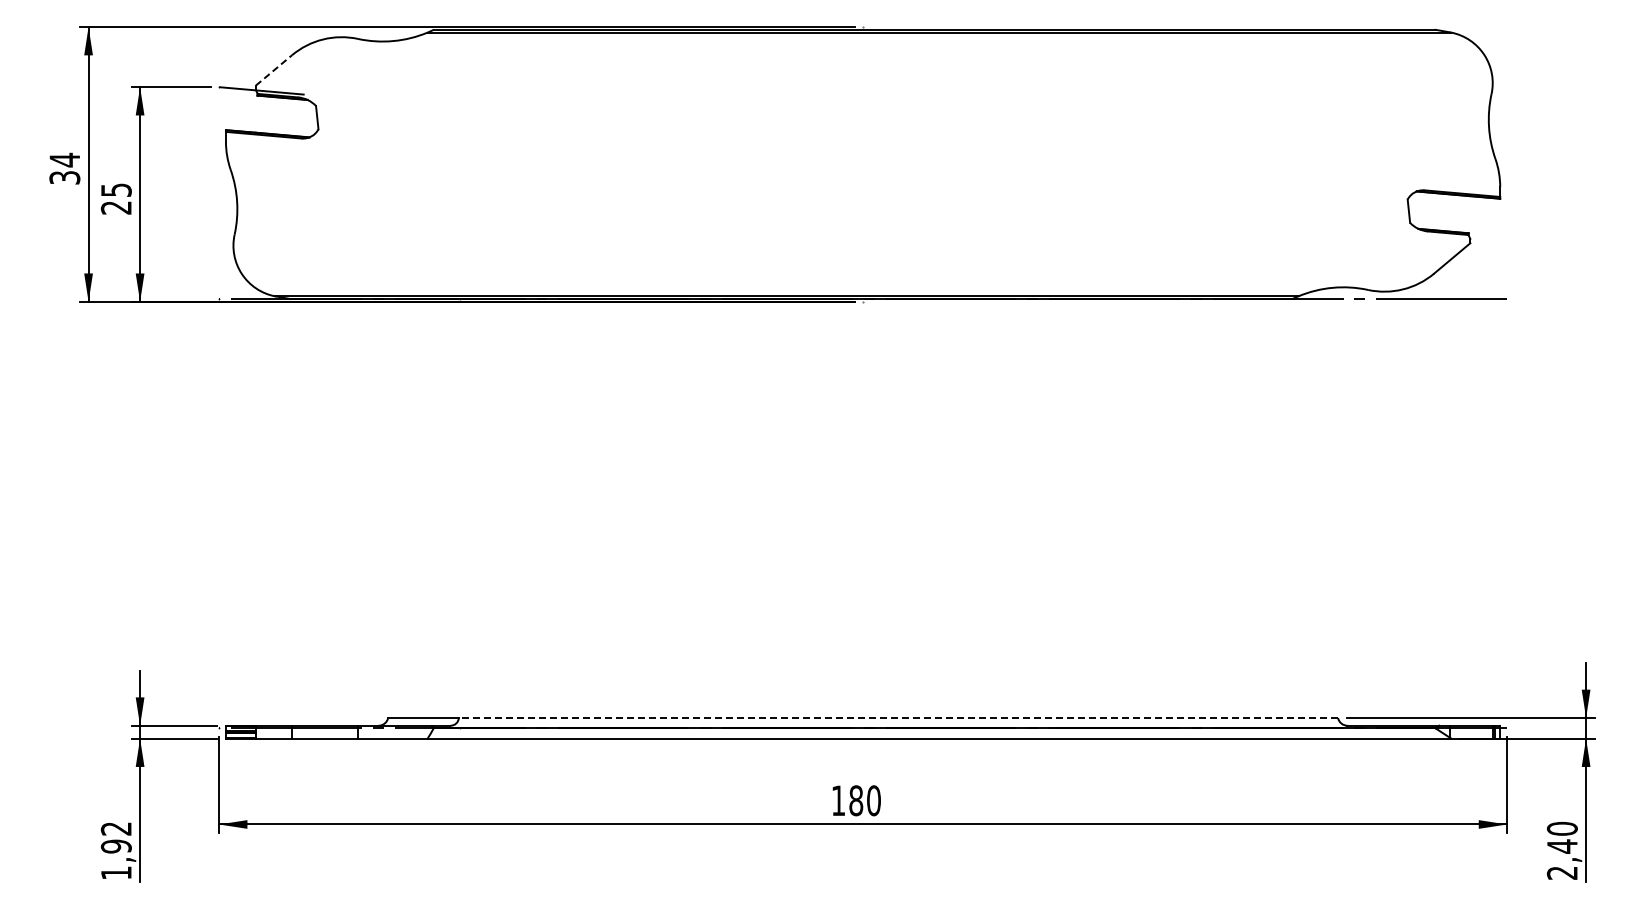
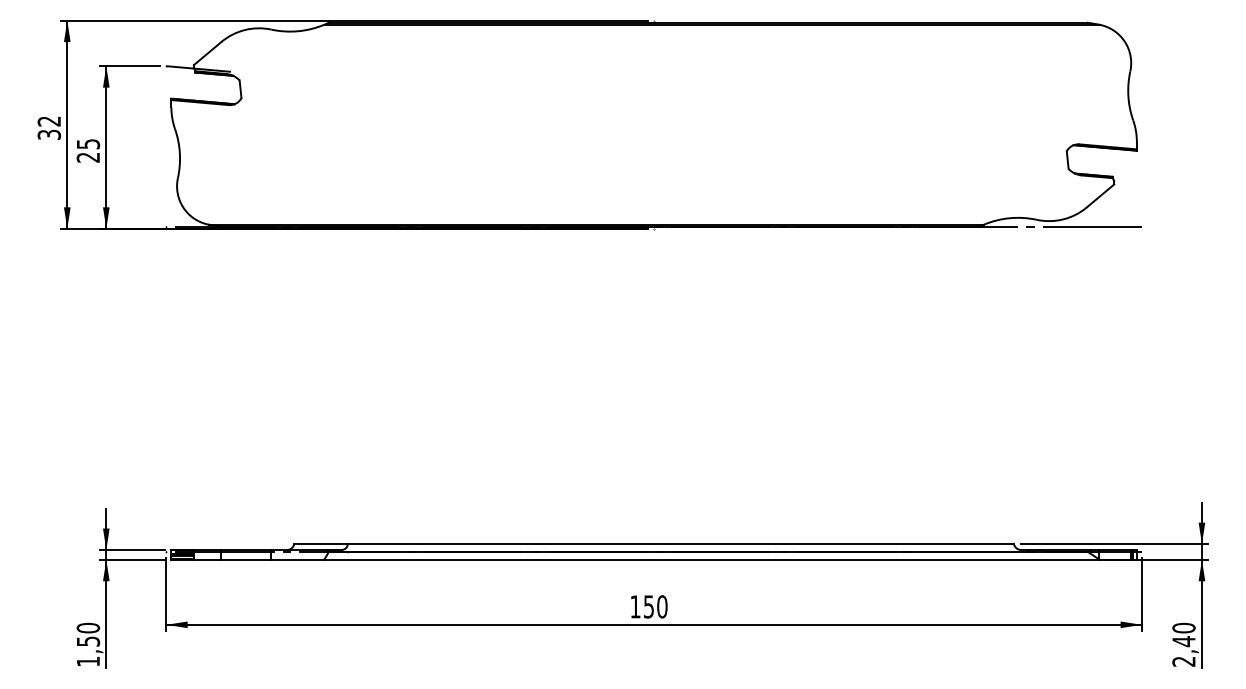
line: (273, 70) -> (207, 53), dashed -> solid
text: (64, 159) -> (49, 120), 34 -> 32
line: (898, 718) -> (680, 544), dashed -> solid
text: (856, 800) -> (649, 606), 180 -> 150
text: (115, 837) -> (87, 634), 1,92 -> 1,50

